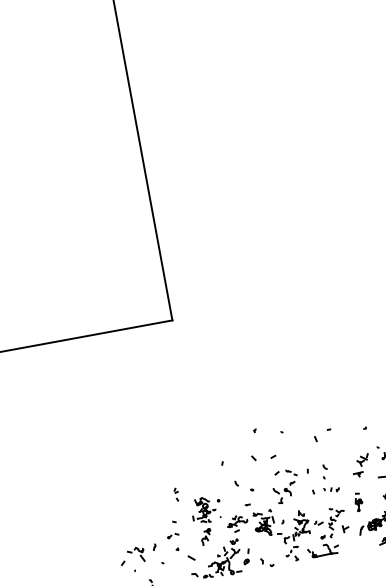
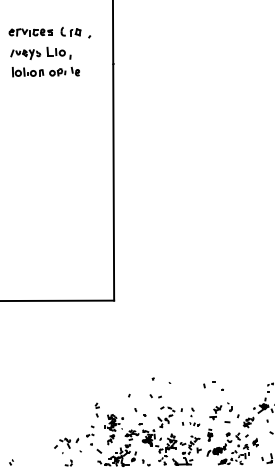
part: (323, 435) -> (209, 384), moved
part: (263, 457) -> (155, 396), size x0.71
part: (175, 494) -> (96, 409), size x1.67

